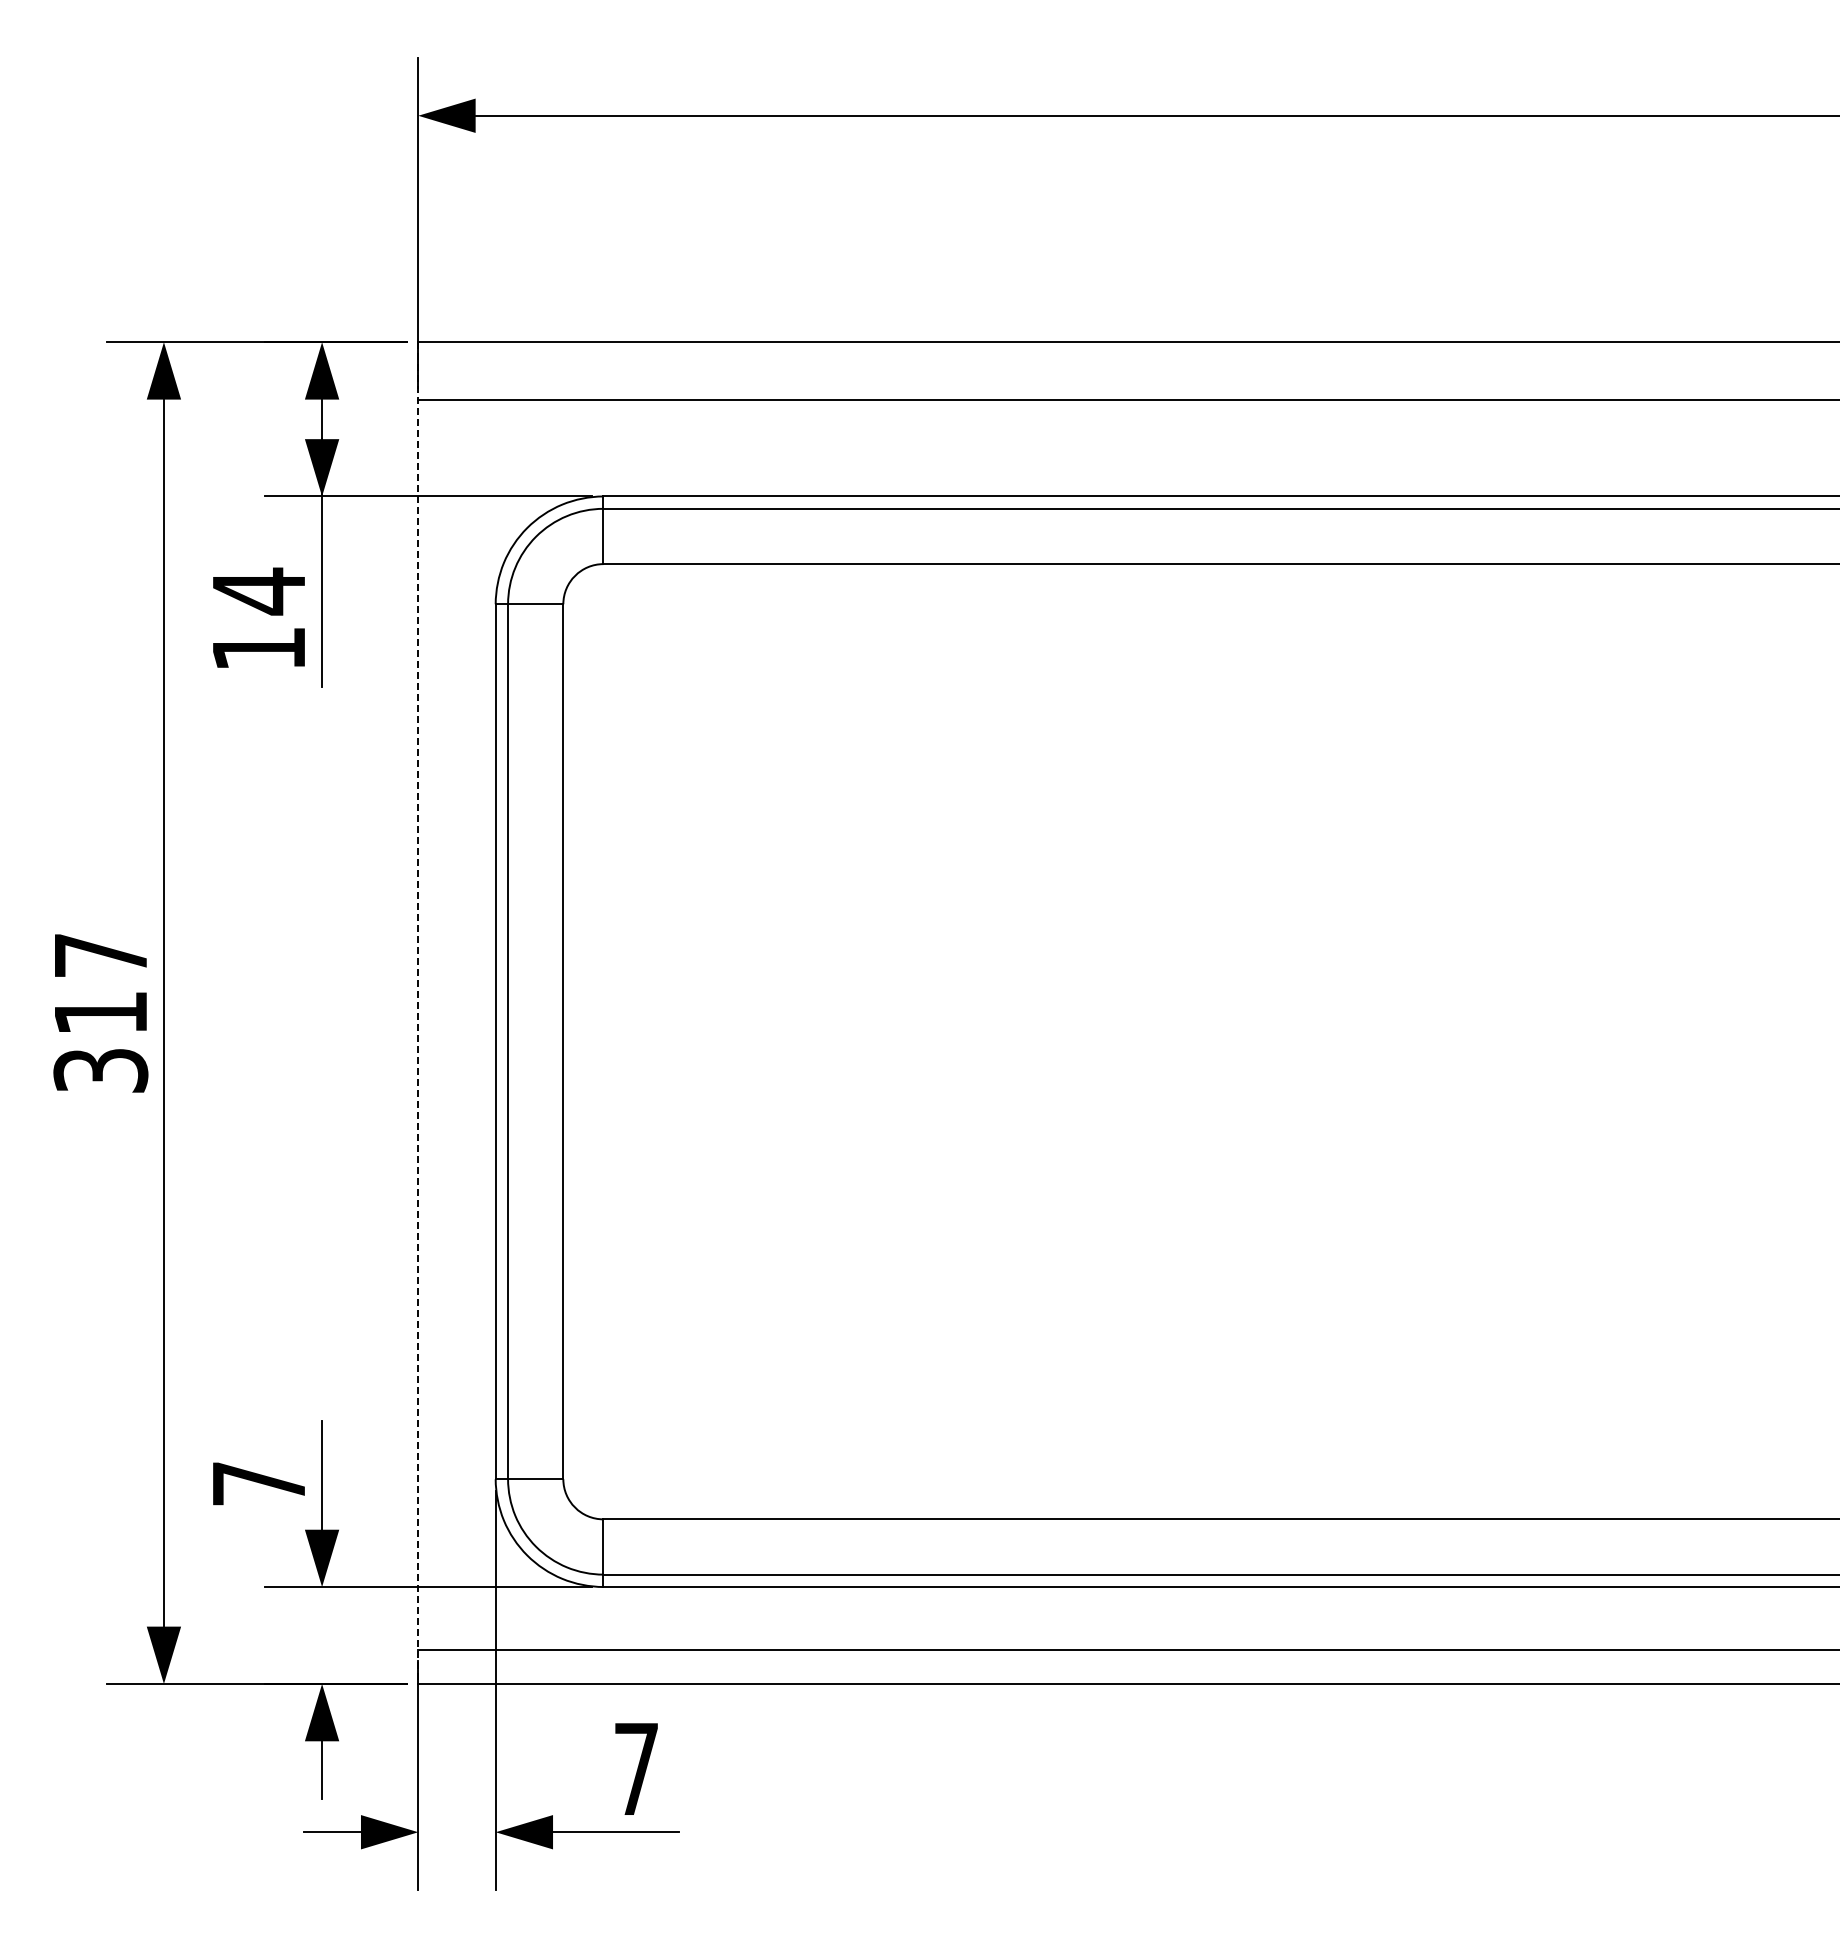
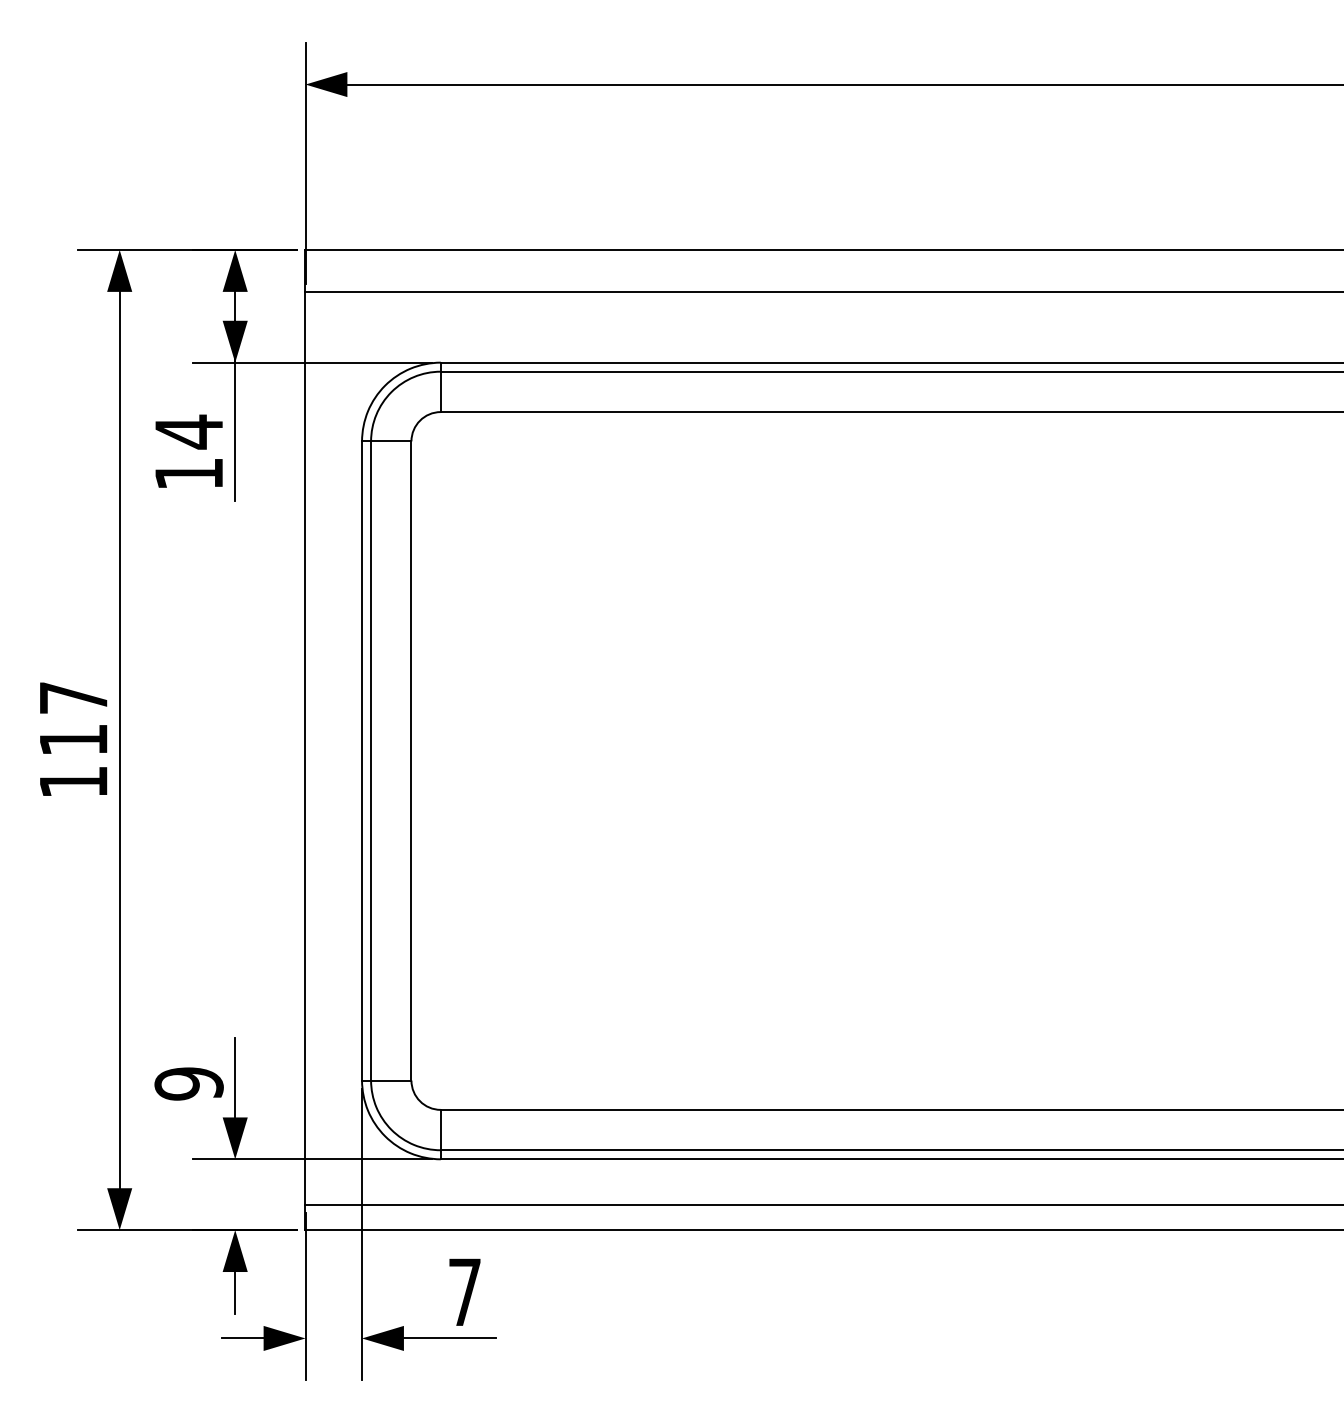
line: (418, 1013) -> (305, 740), dashed -> solid
text: (100, 1070) -> (73, 781), 317 -> 117
text: (258, 1483) -> (188, 1083), 7 -> 9

